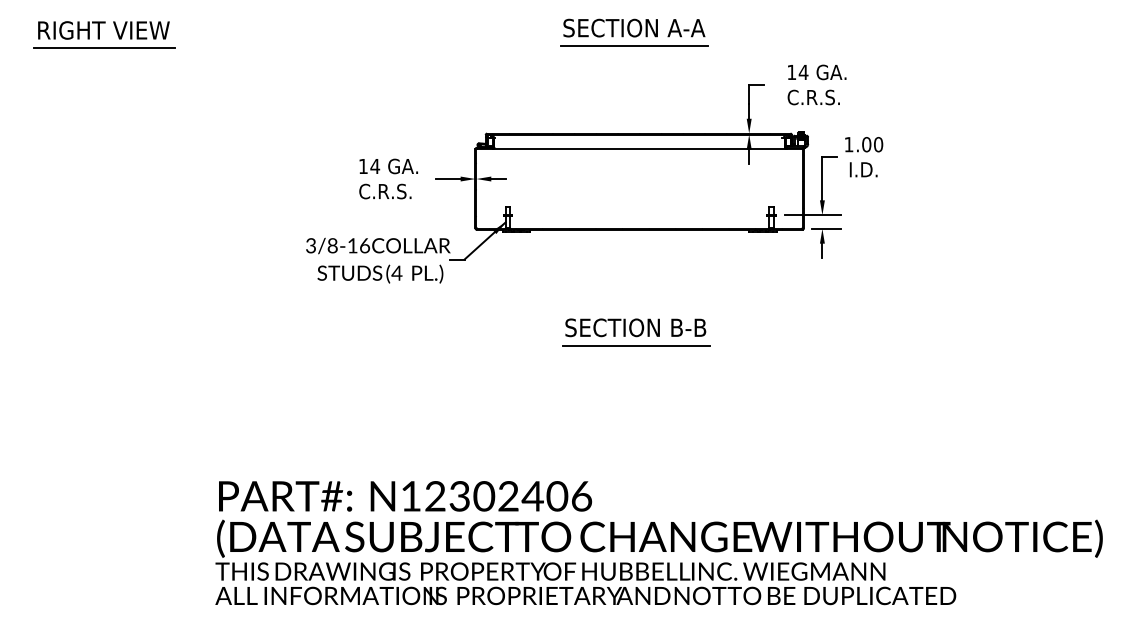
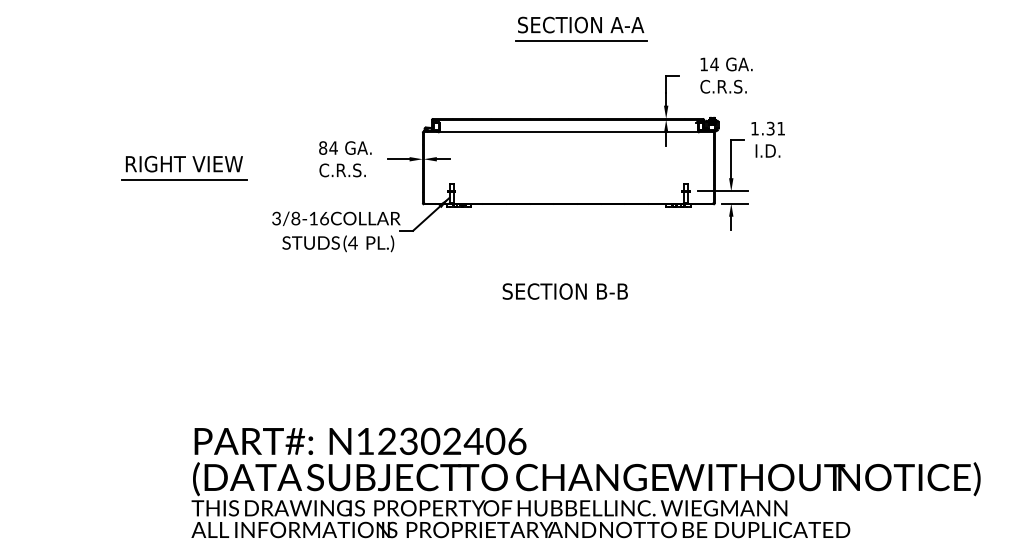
part: (634, 31) -> (581, 28), moved
part: (104, 35) -> (184, 168), moved
text: (872, 144) -> (775, 128), 1.00 -> 1.31
text: (363, 165) -> (323, 147), 14 -> 84
line: (635, 345) -> (565, 307), removed

